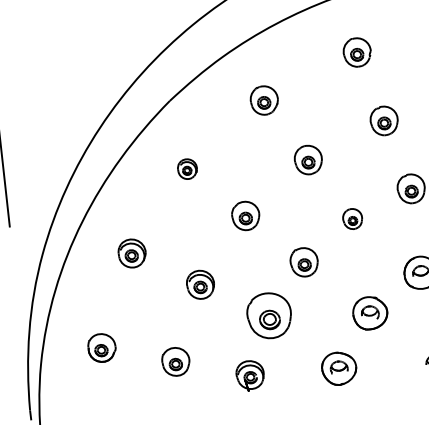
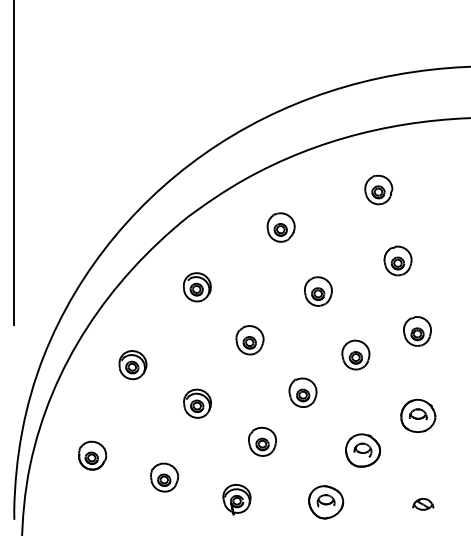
part: (186, 169) -> (196, 287), size x1.43
part: (352, 218) -> (355, 354), size x1.43
part: (269, 315) -> (262, 441), size x0.62

